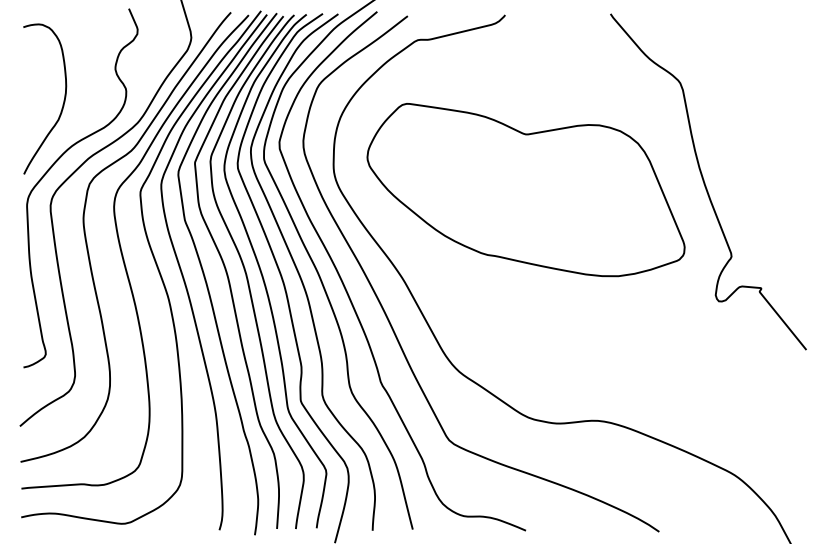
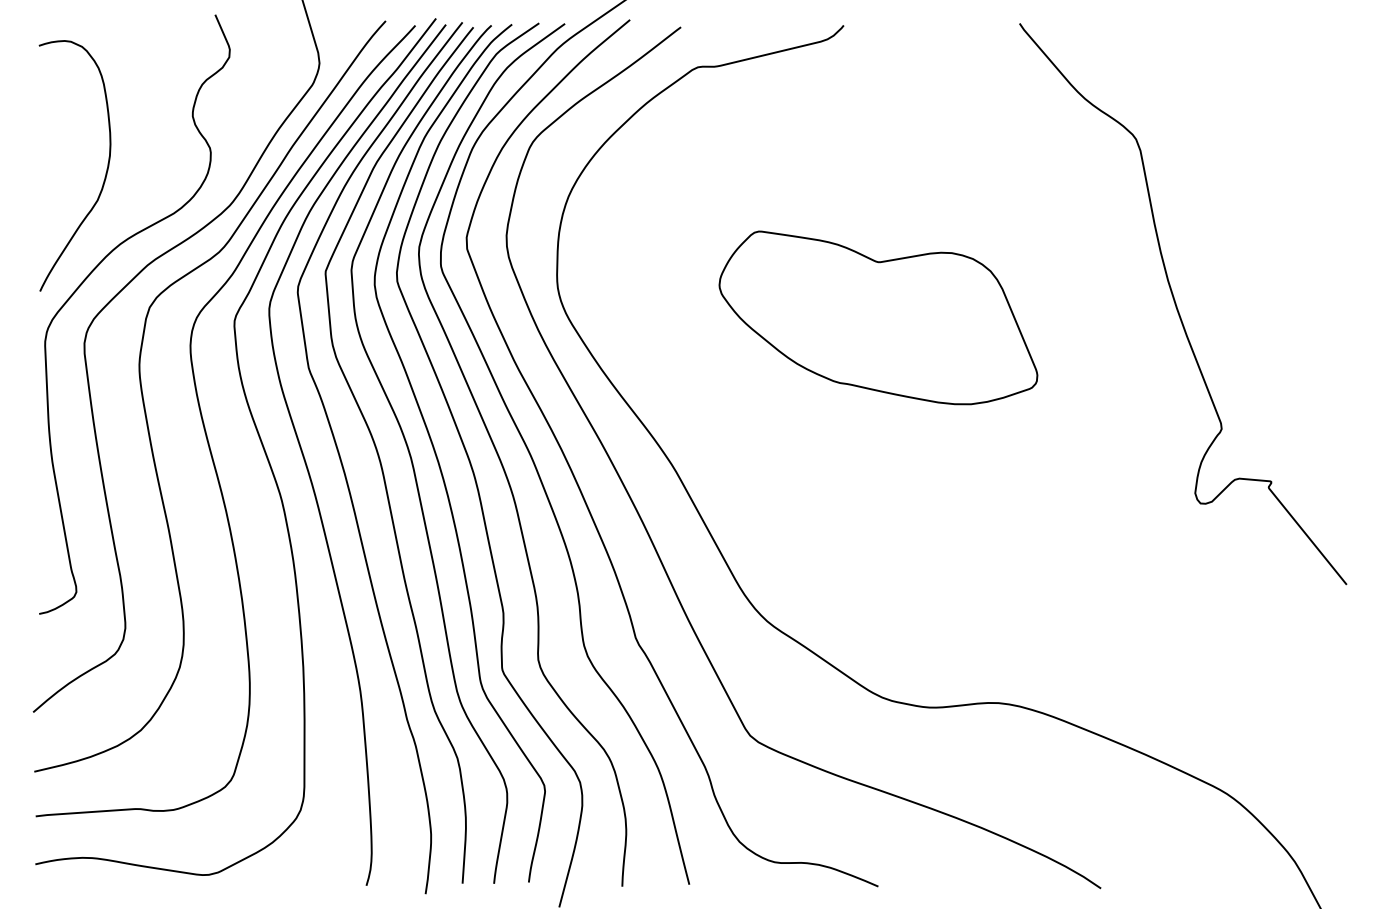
part: (525, 190) -> (877, 318), size x0.6

